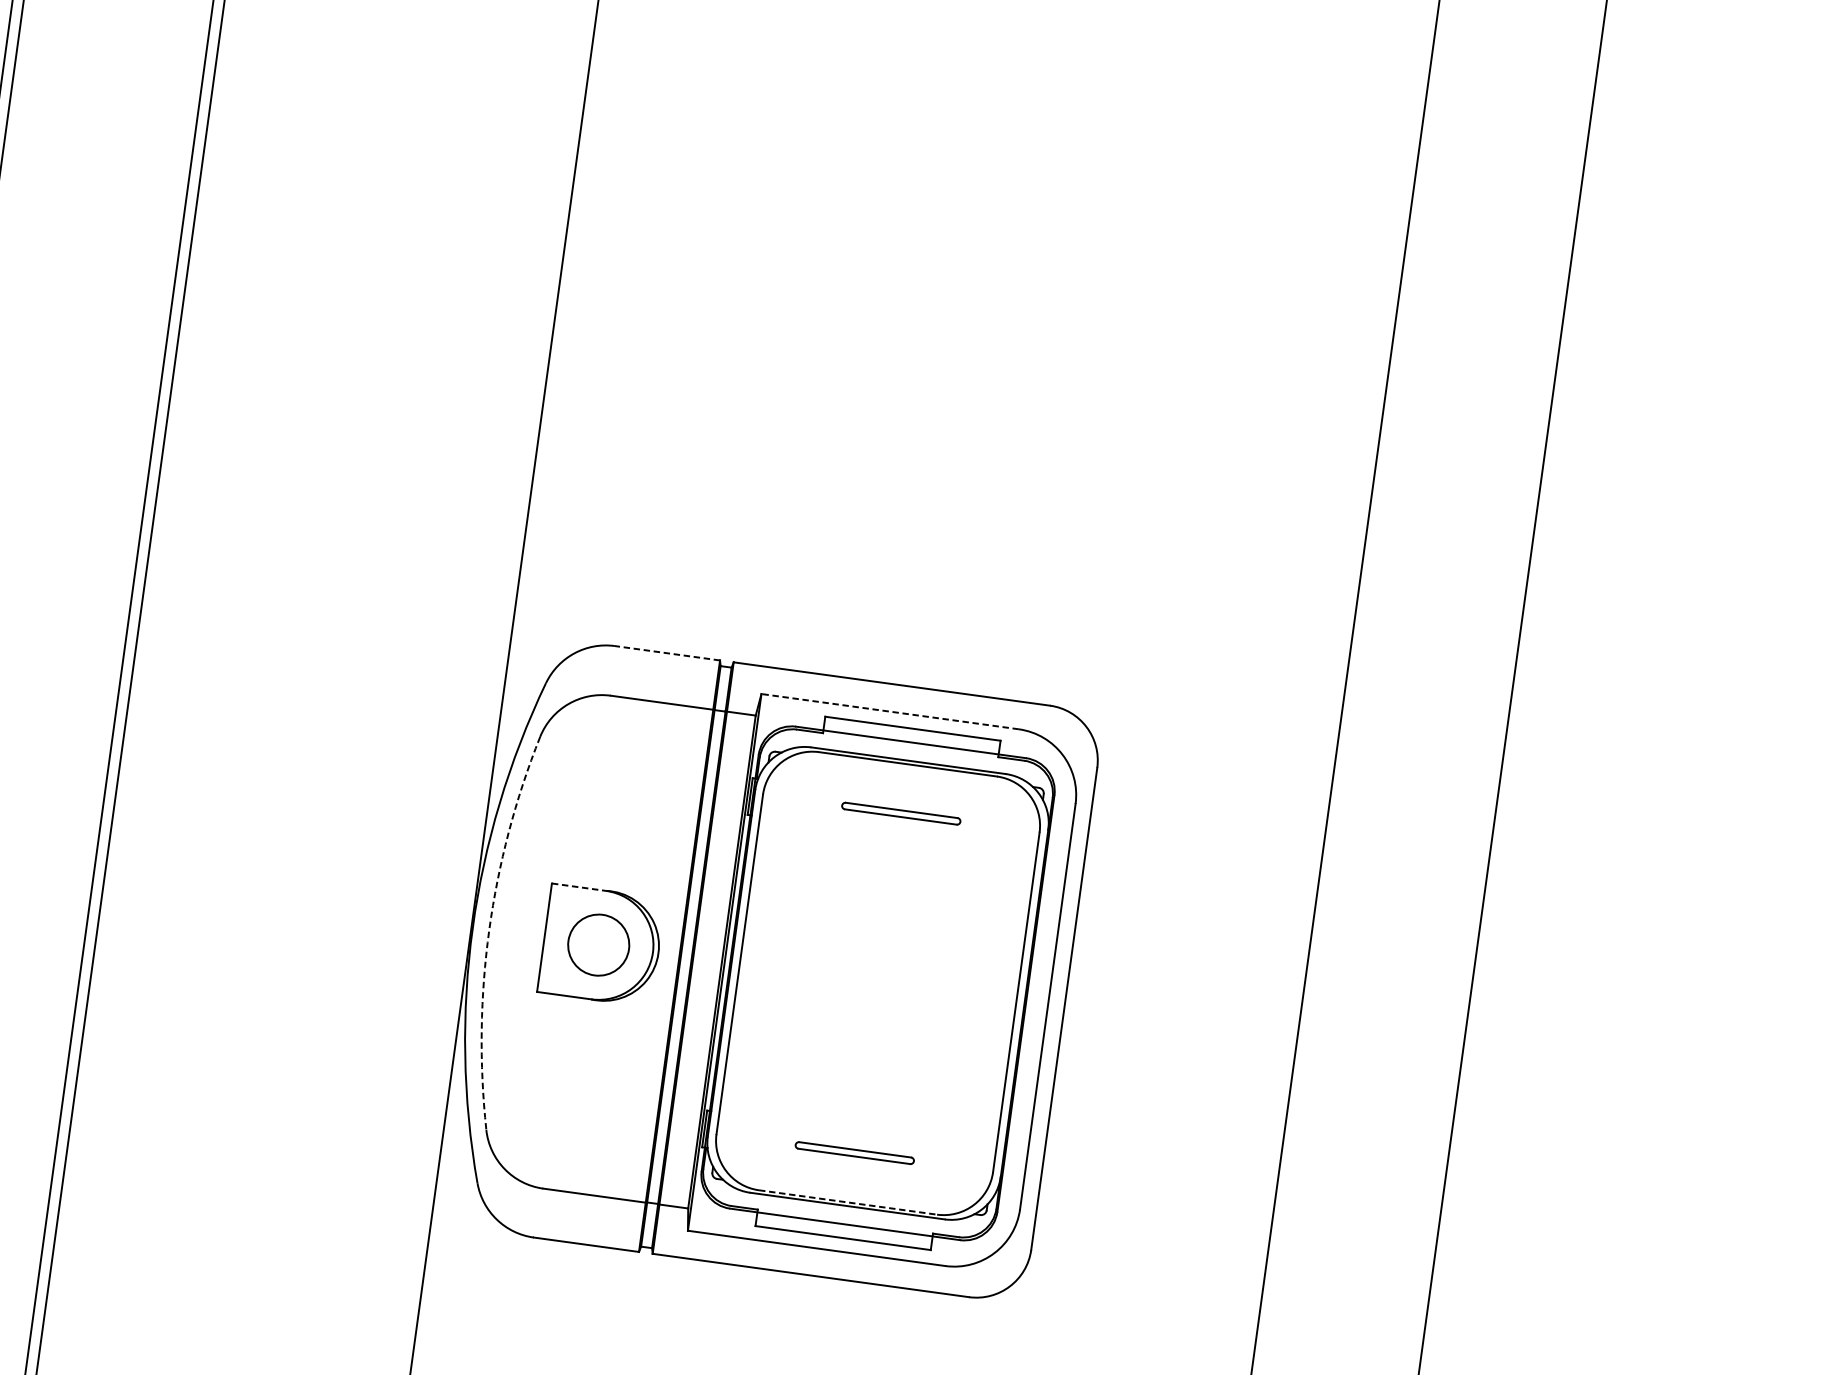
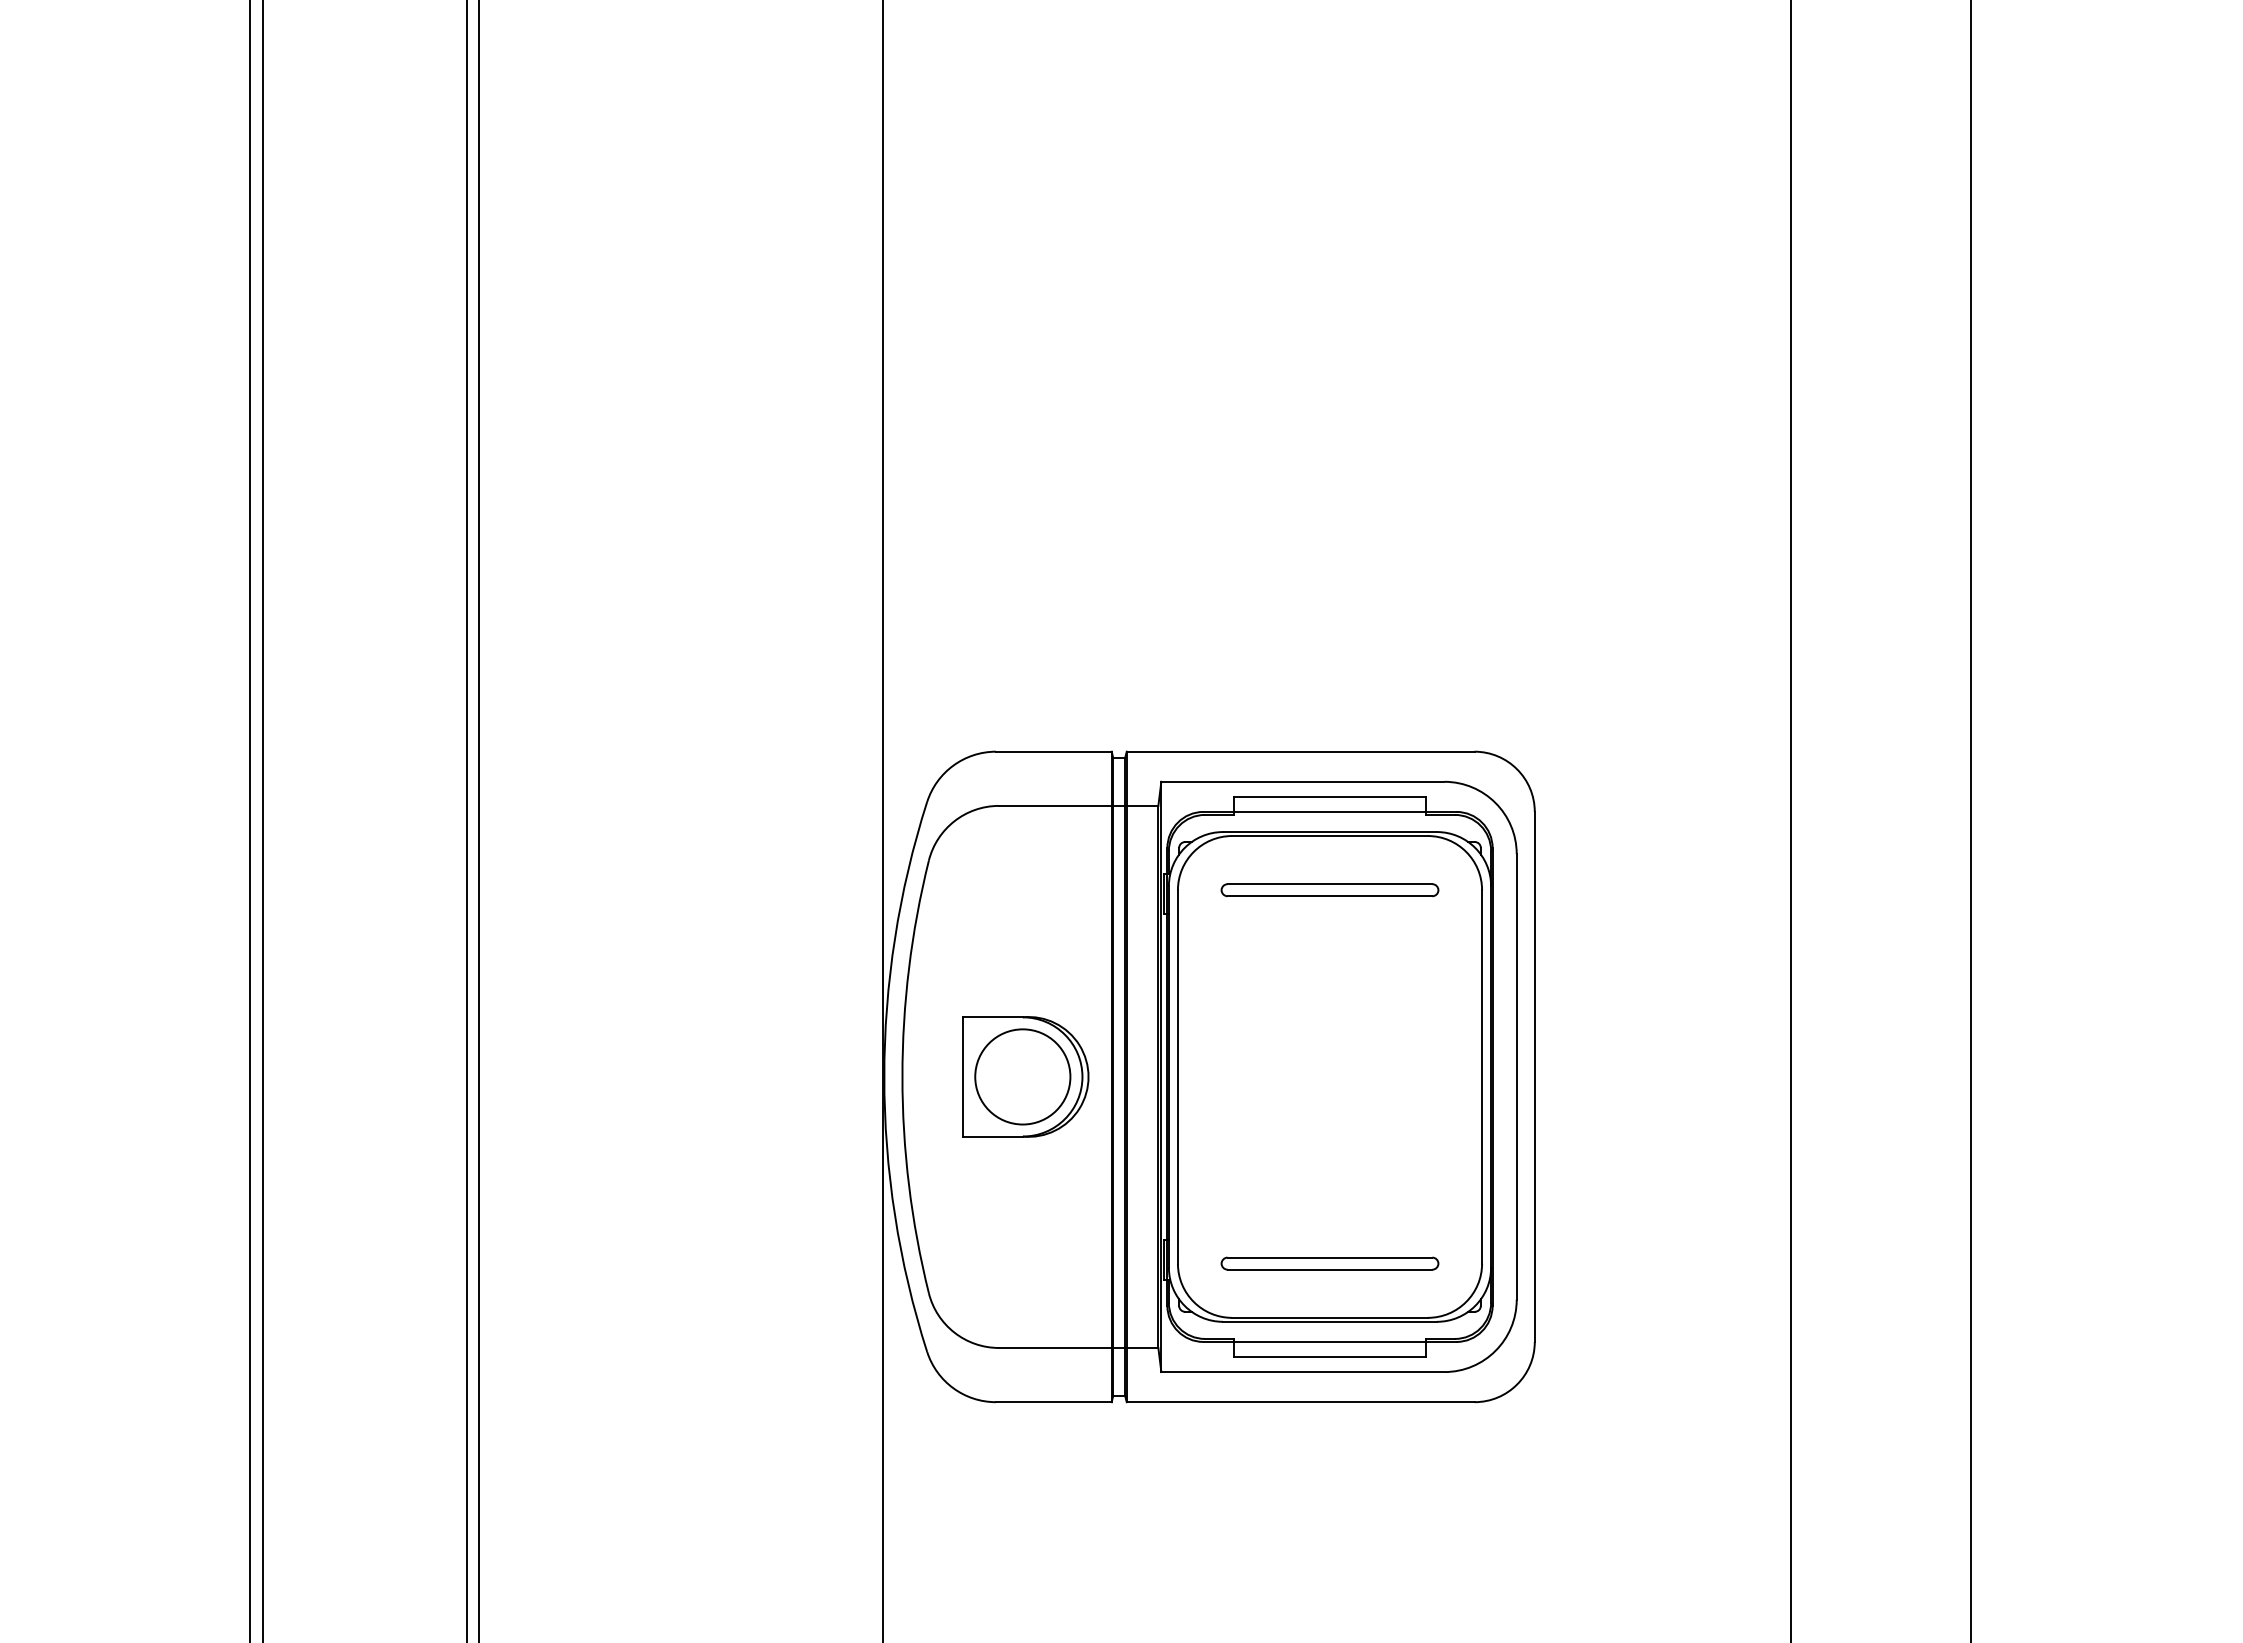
line: (667, 653) -> (1053, 751), dashed -> solid
line: (889, 711) -> (1302, 781), dashed -> solid
part: (900, 813) -> (1329, 890), size x1.67
line: (579, 887) -> (993, 1017), dashed -> solid
arc: (489, 929) -> (902, 1076), dashed -> solid
circle: (598, 944) -> (1022, 1076), size x1.43
part: (854, 1152) -> (1329, 1263), size x1.67
line: (848, 1202) -> (1330, 1317), dashed -> solid

